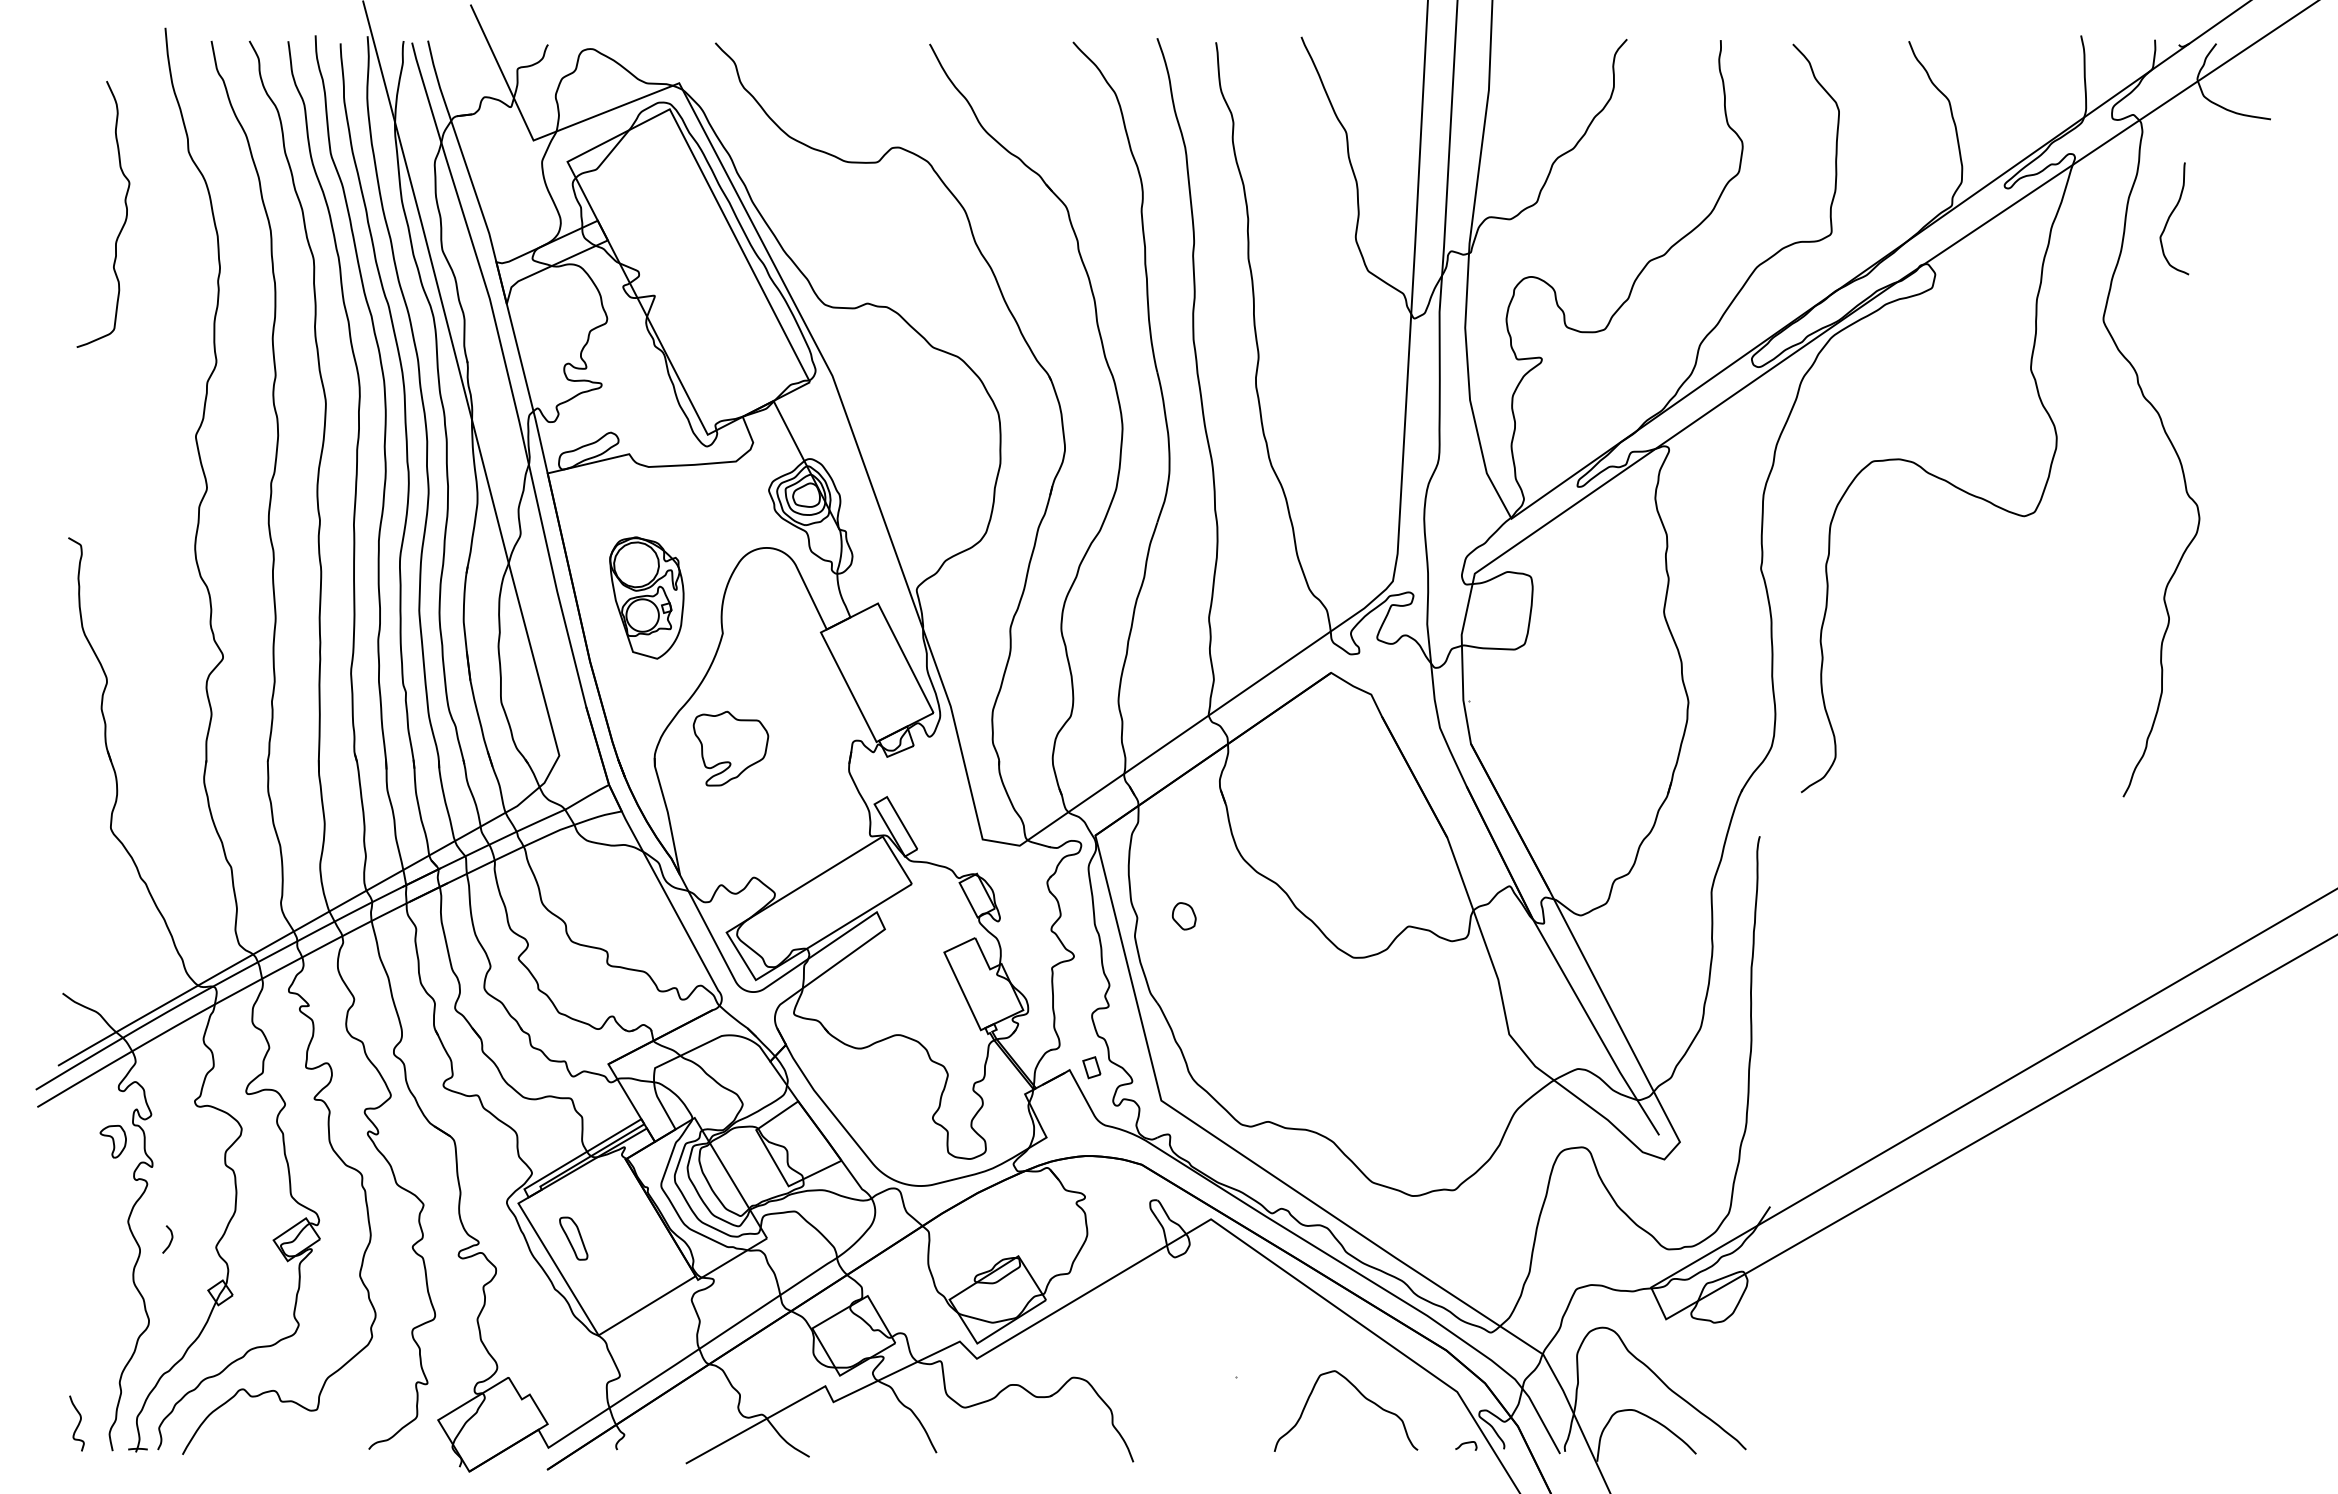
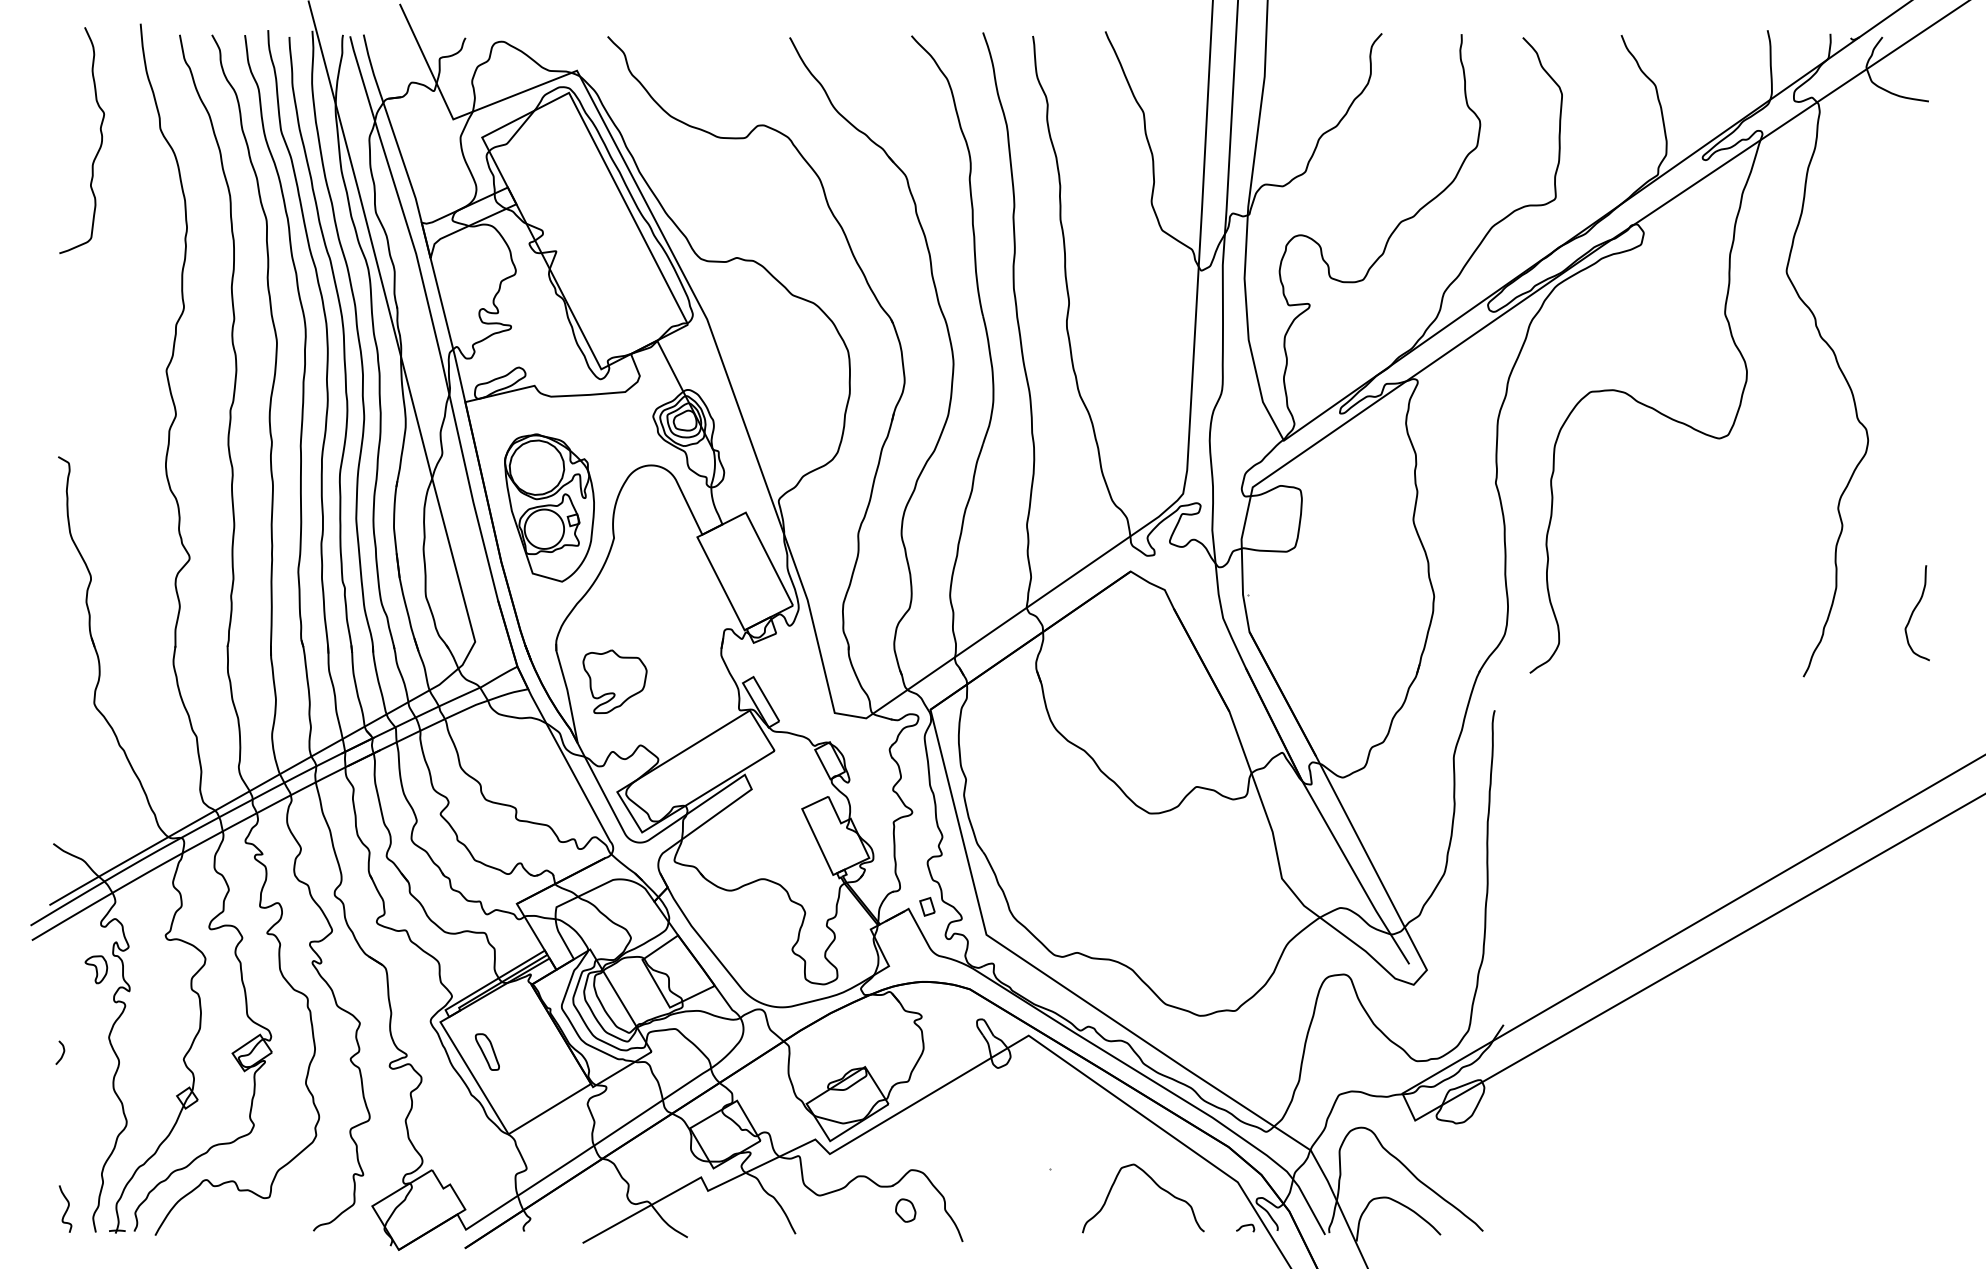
curve: (2170, 217) -> (1914, 611), moved
curve: (124, 220) -> (99, 145), moved
part: (646, 597) -> (549, 507), size x1.43
part: (730, 748) -> (614, 681), moved
part: (1183, 916) -> (905, 1210), moved
curve: (170, 1240) -> (62, 1053), moved

